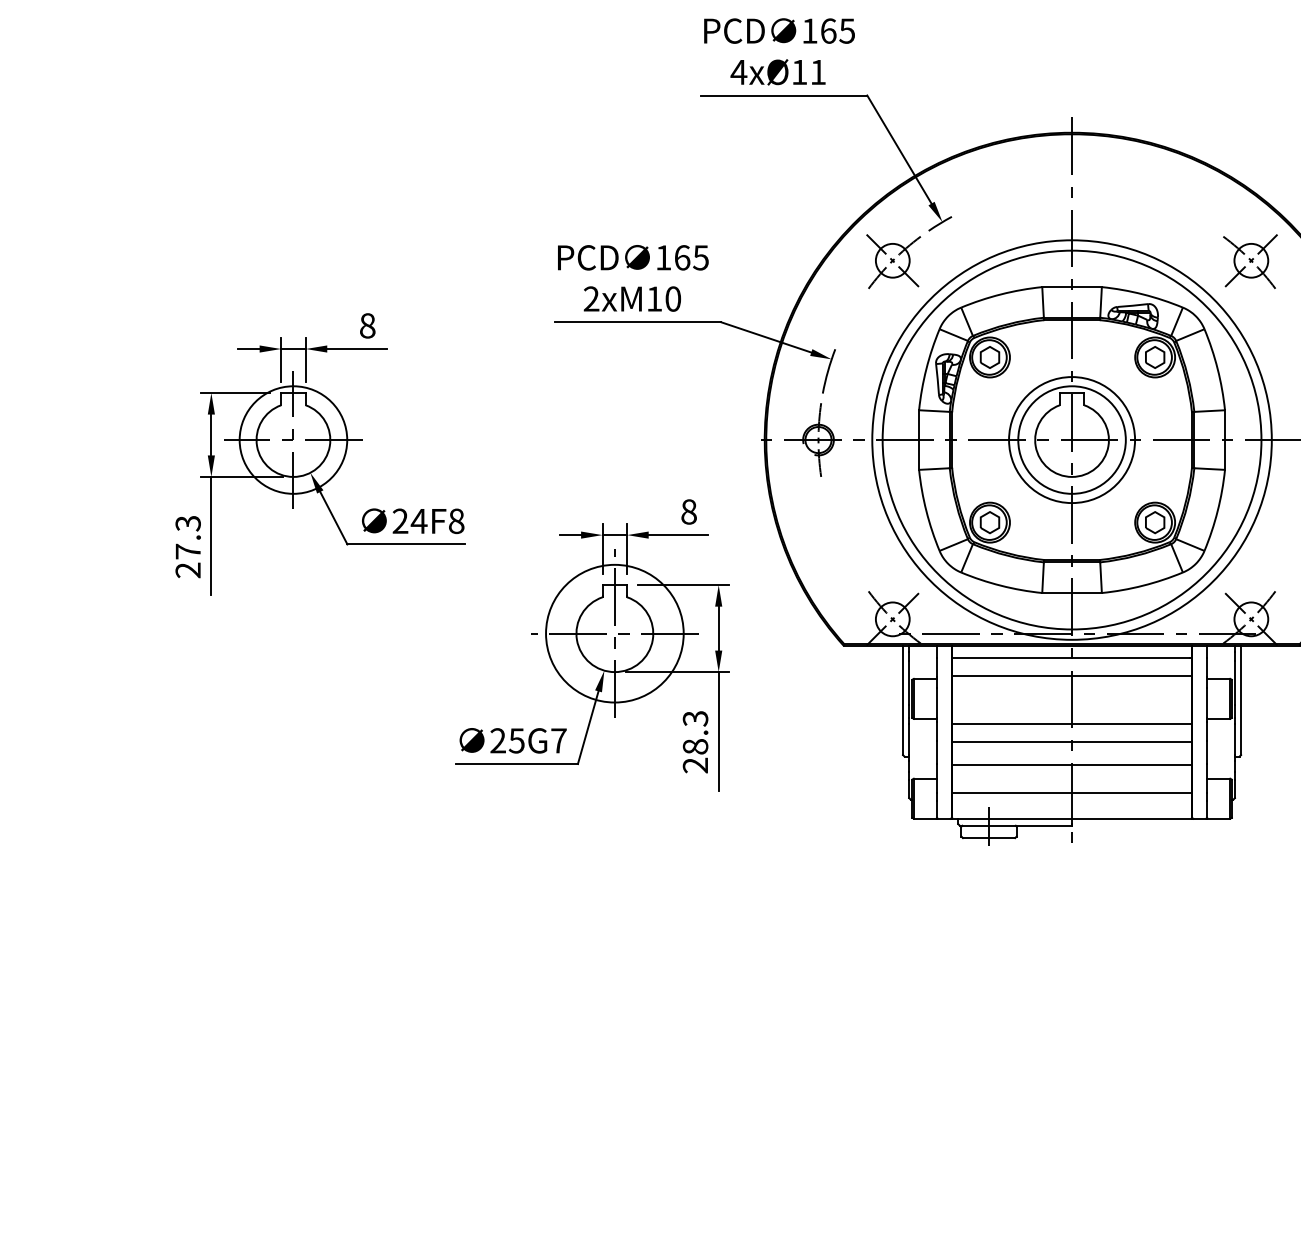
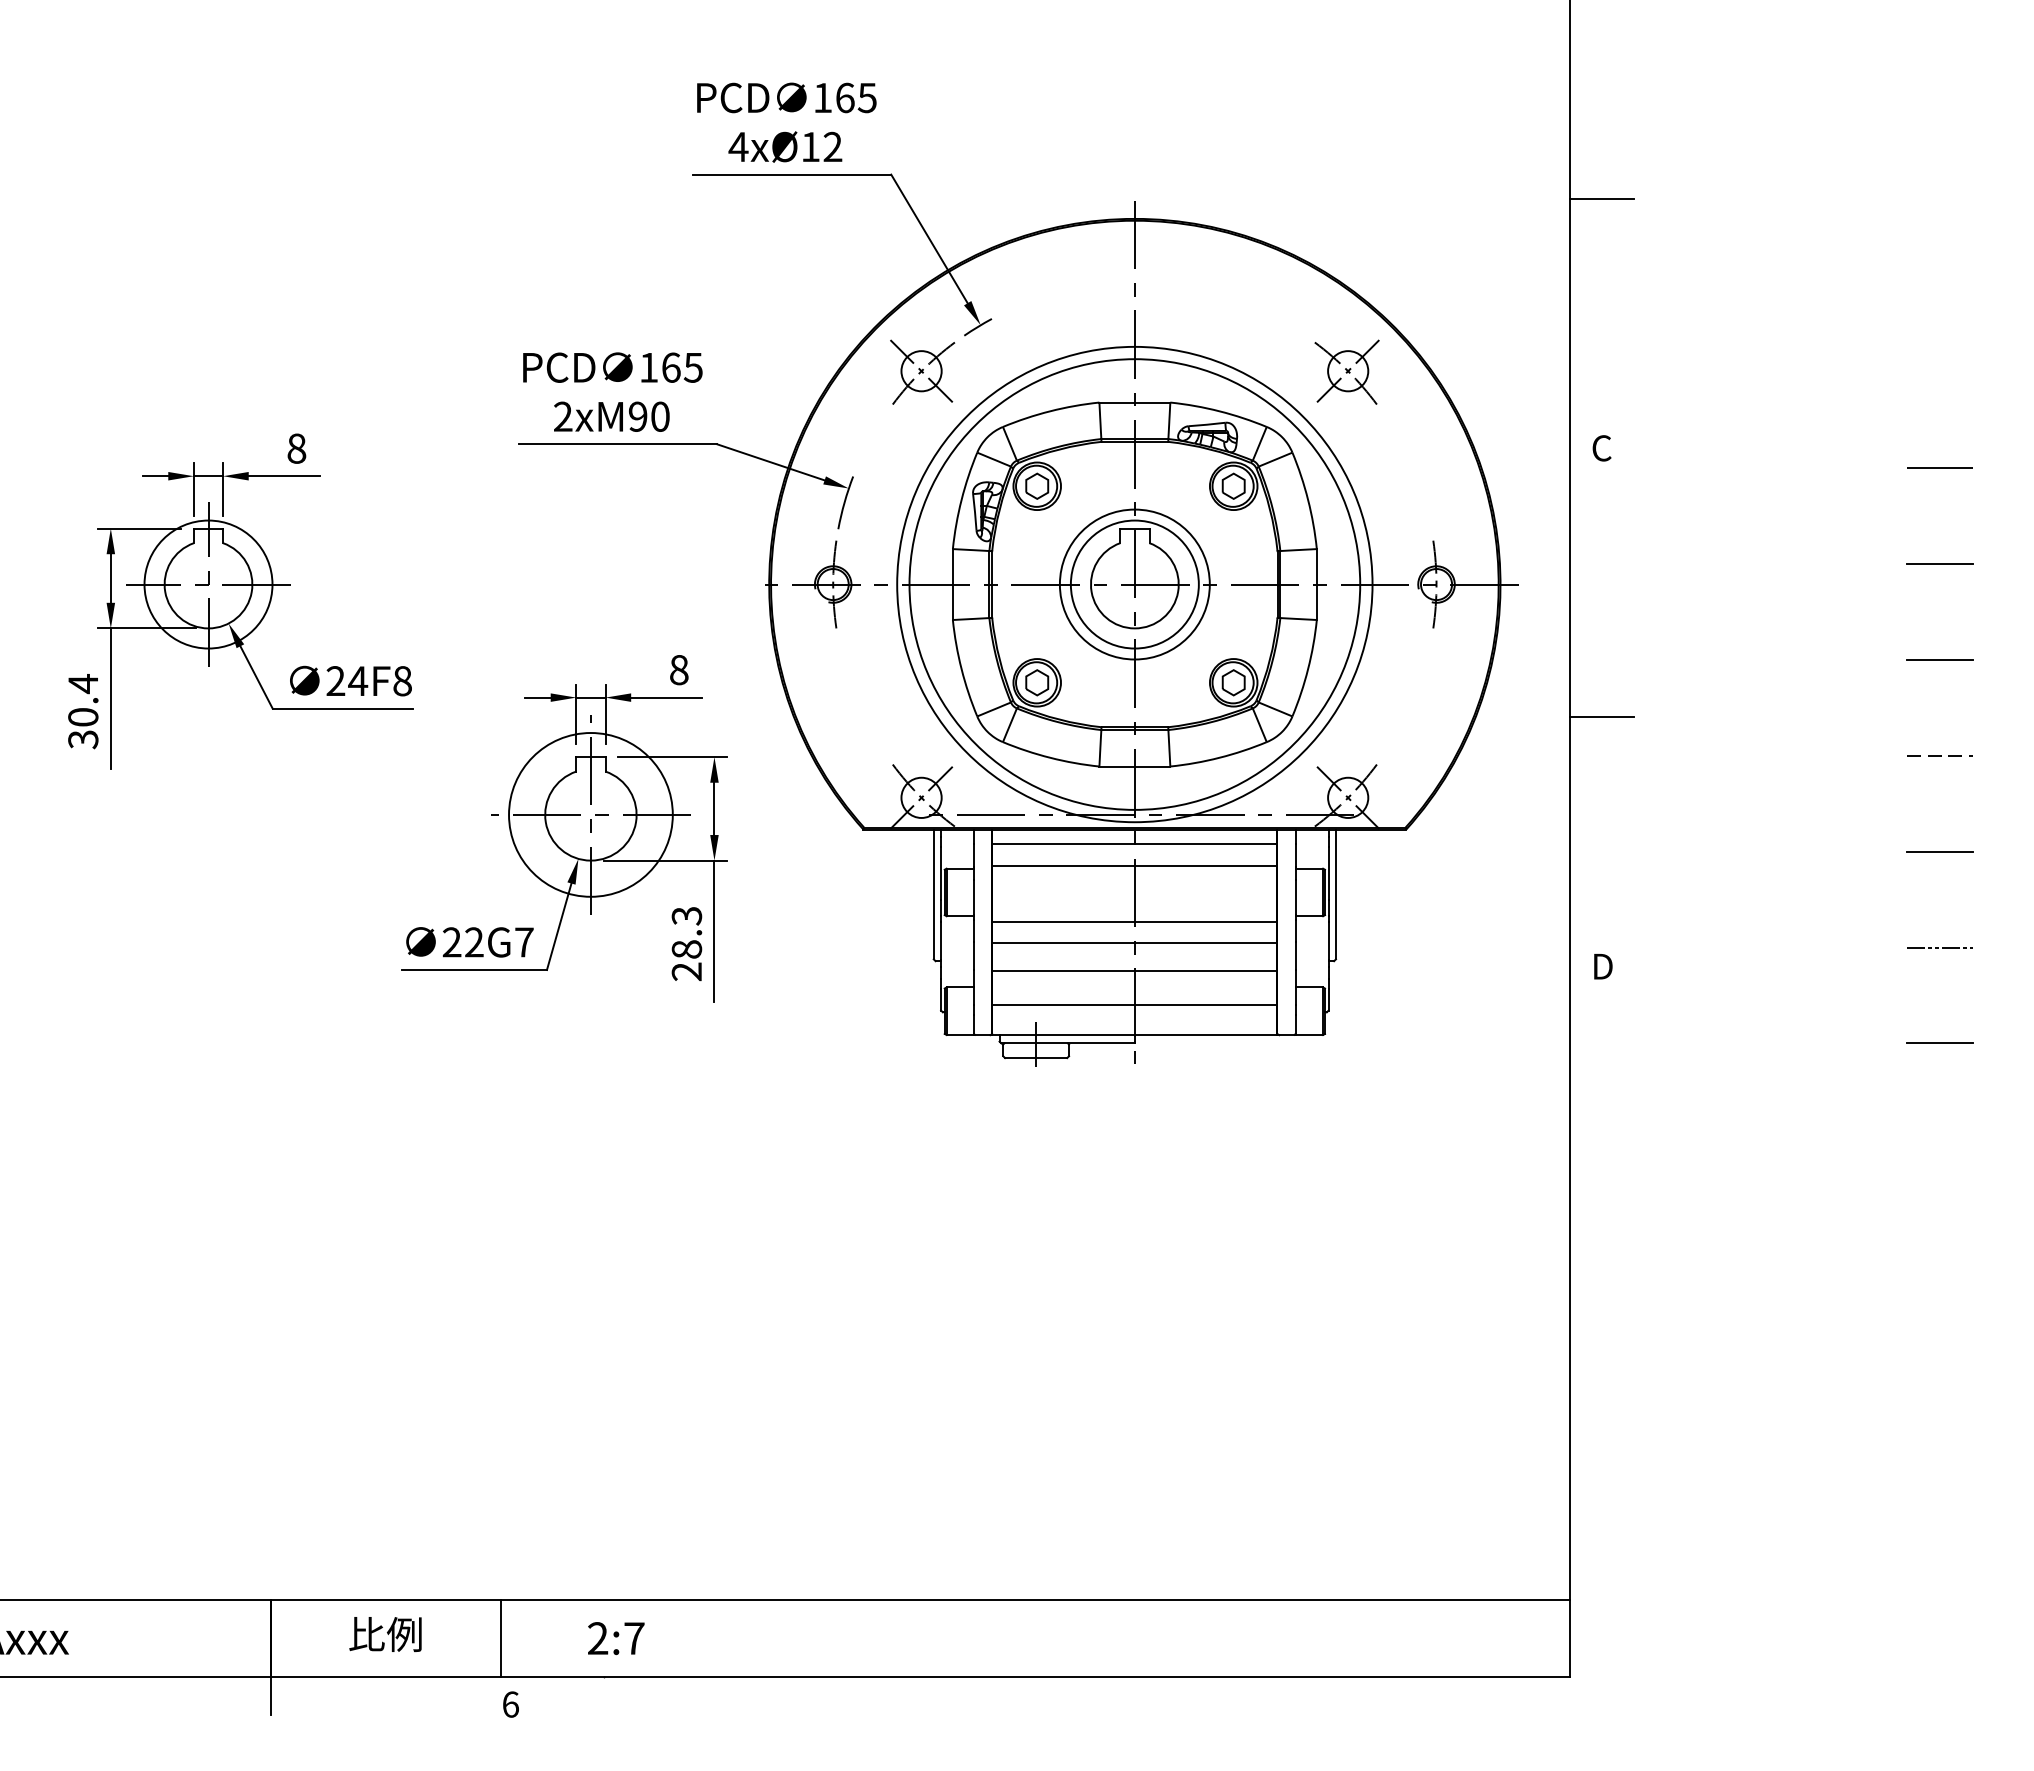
text: (817, 71) -> (832, 146), 4xØ11 -> 4xØ12
text: (654, 298) -> (638, 416), 2xM10 -> 2xM90
text: (188, 546) -> (83, 711), 27.3 -> 30.4
text: (516, 740) -> (473, 942), 25G7 -> 22G7

